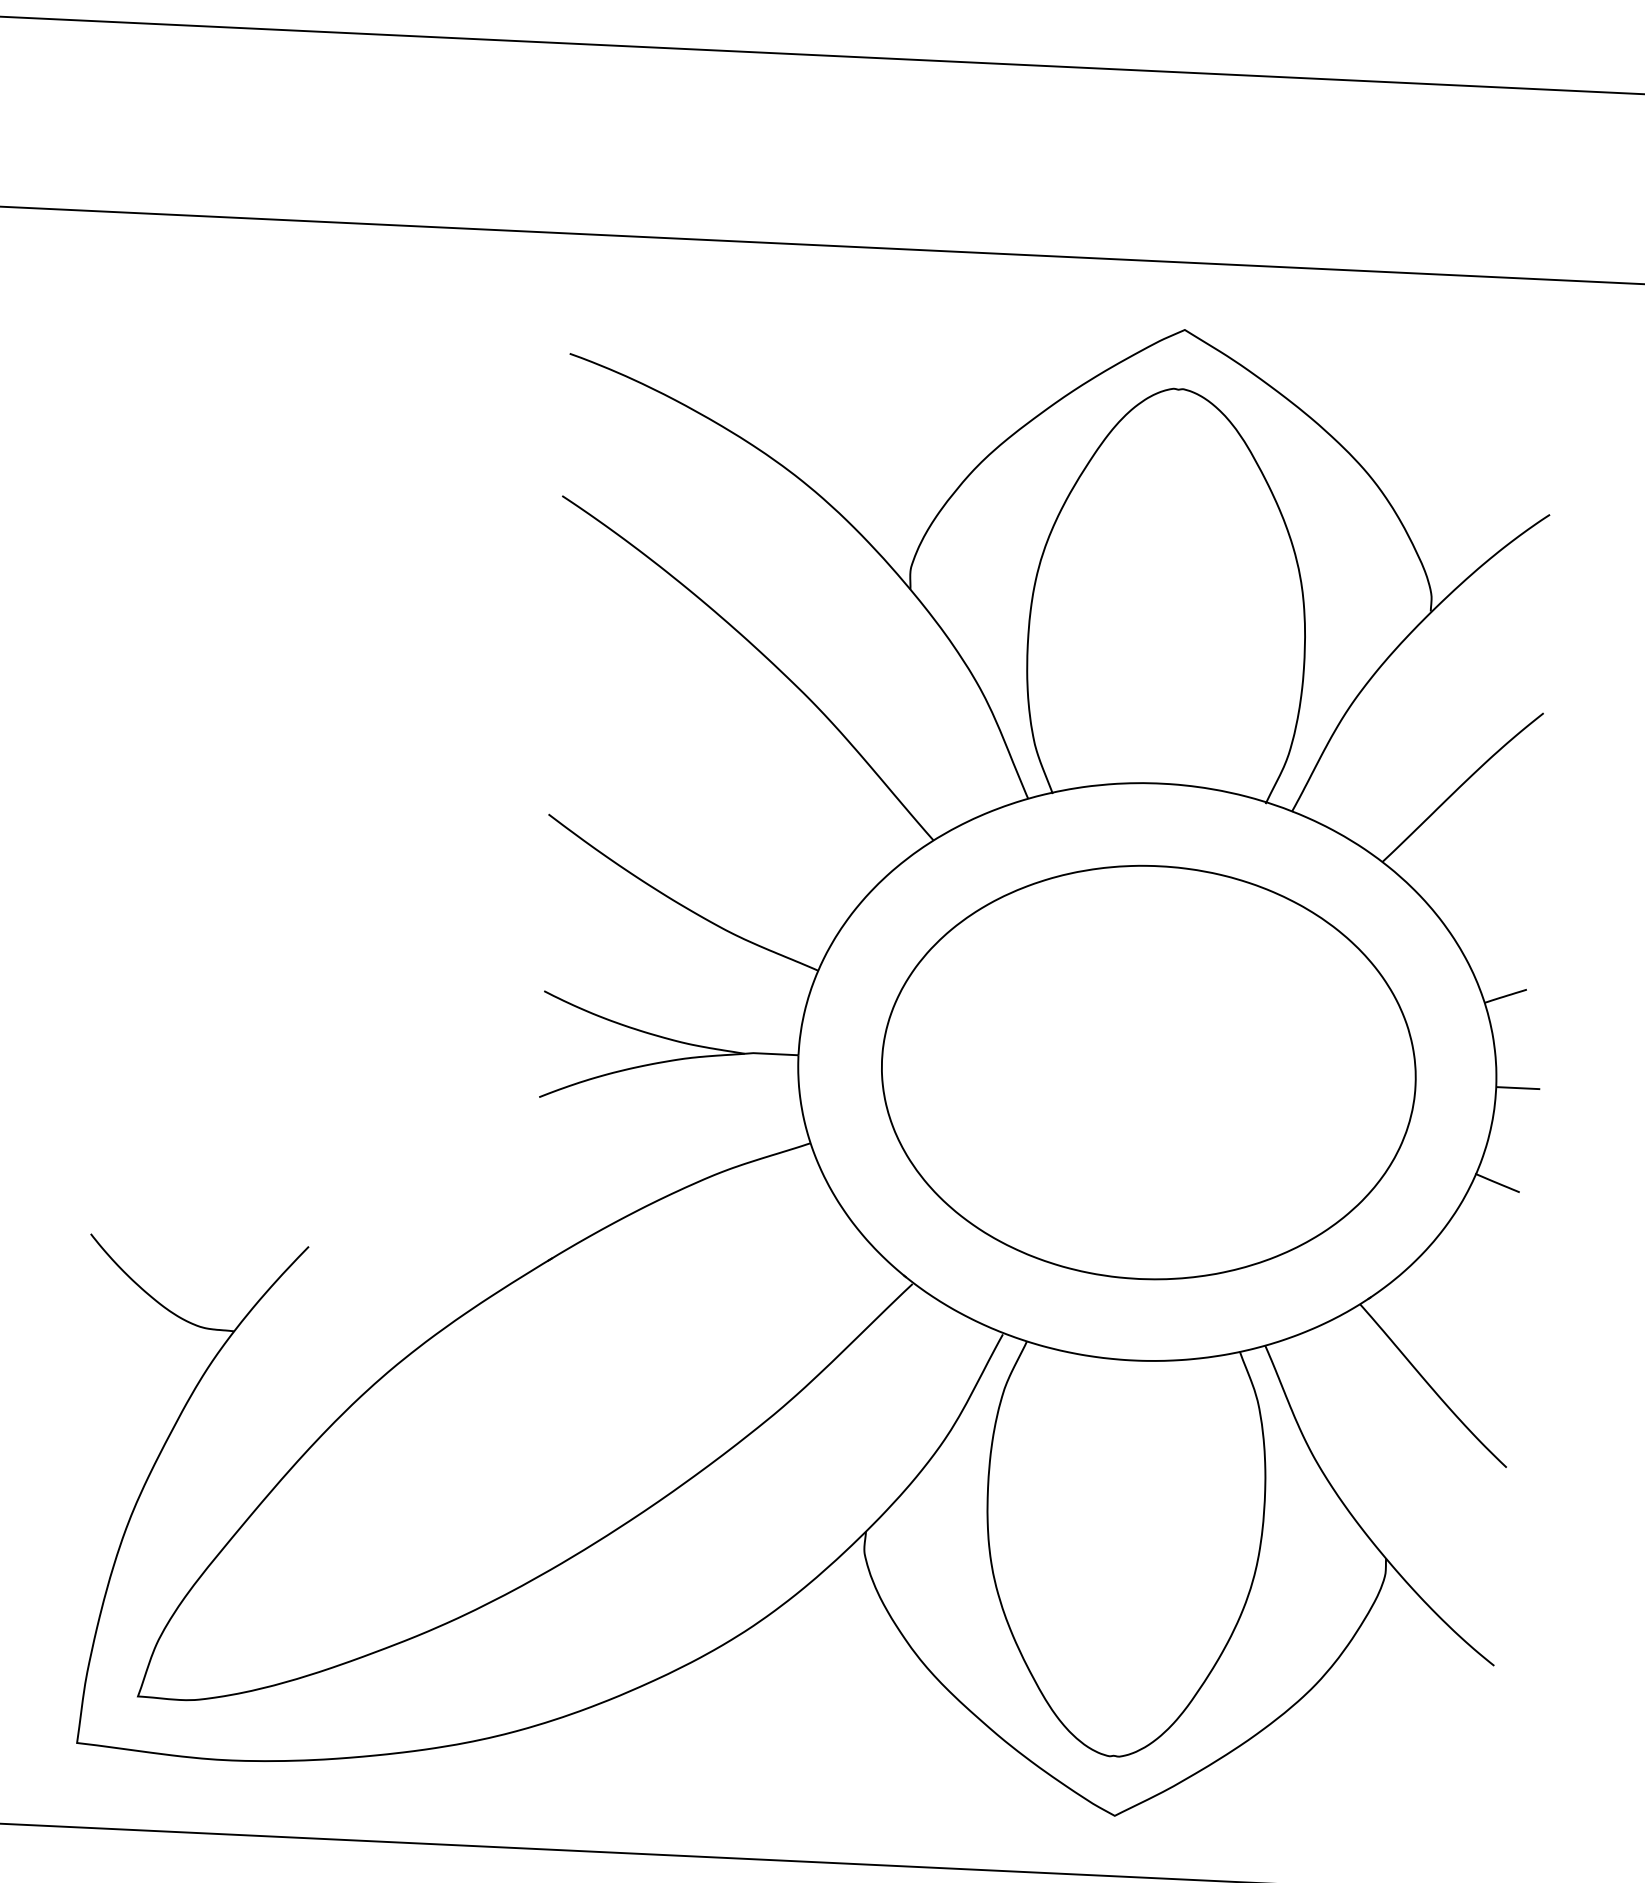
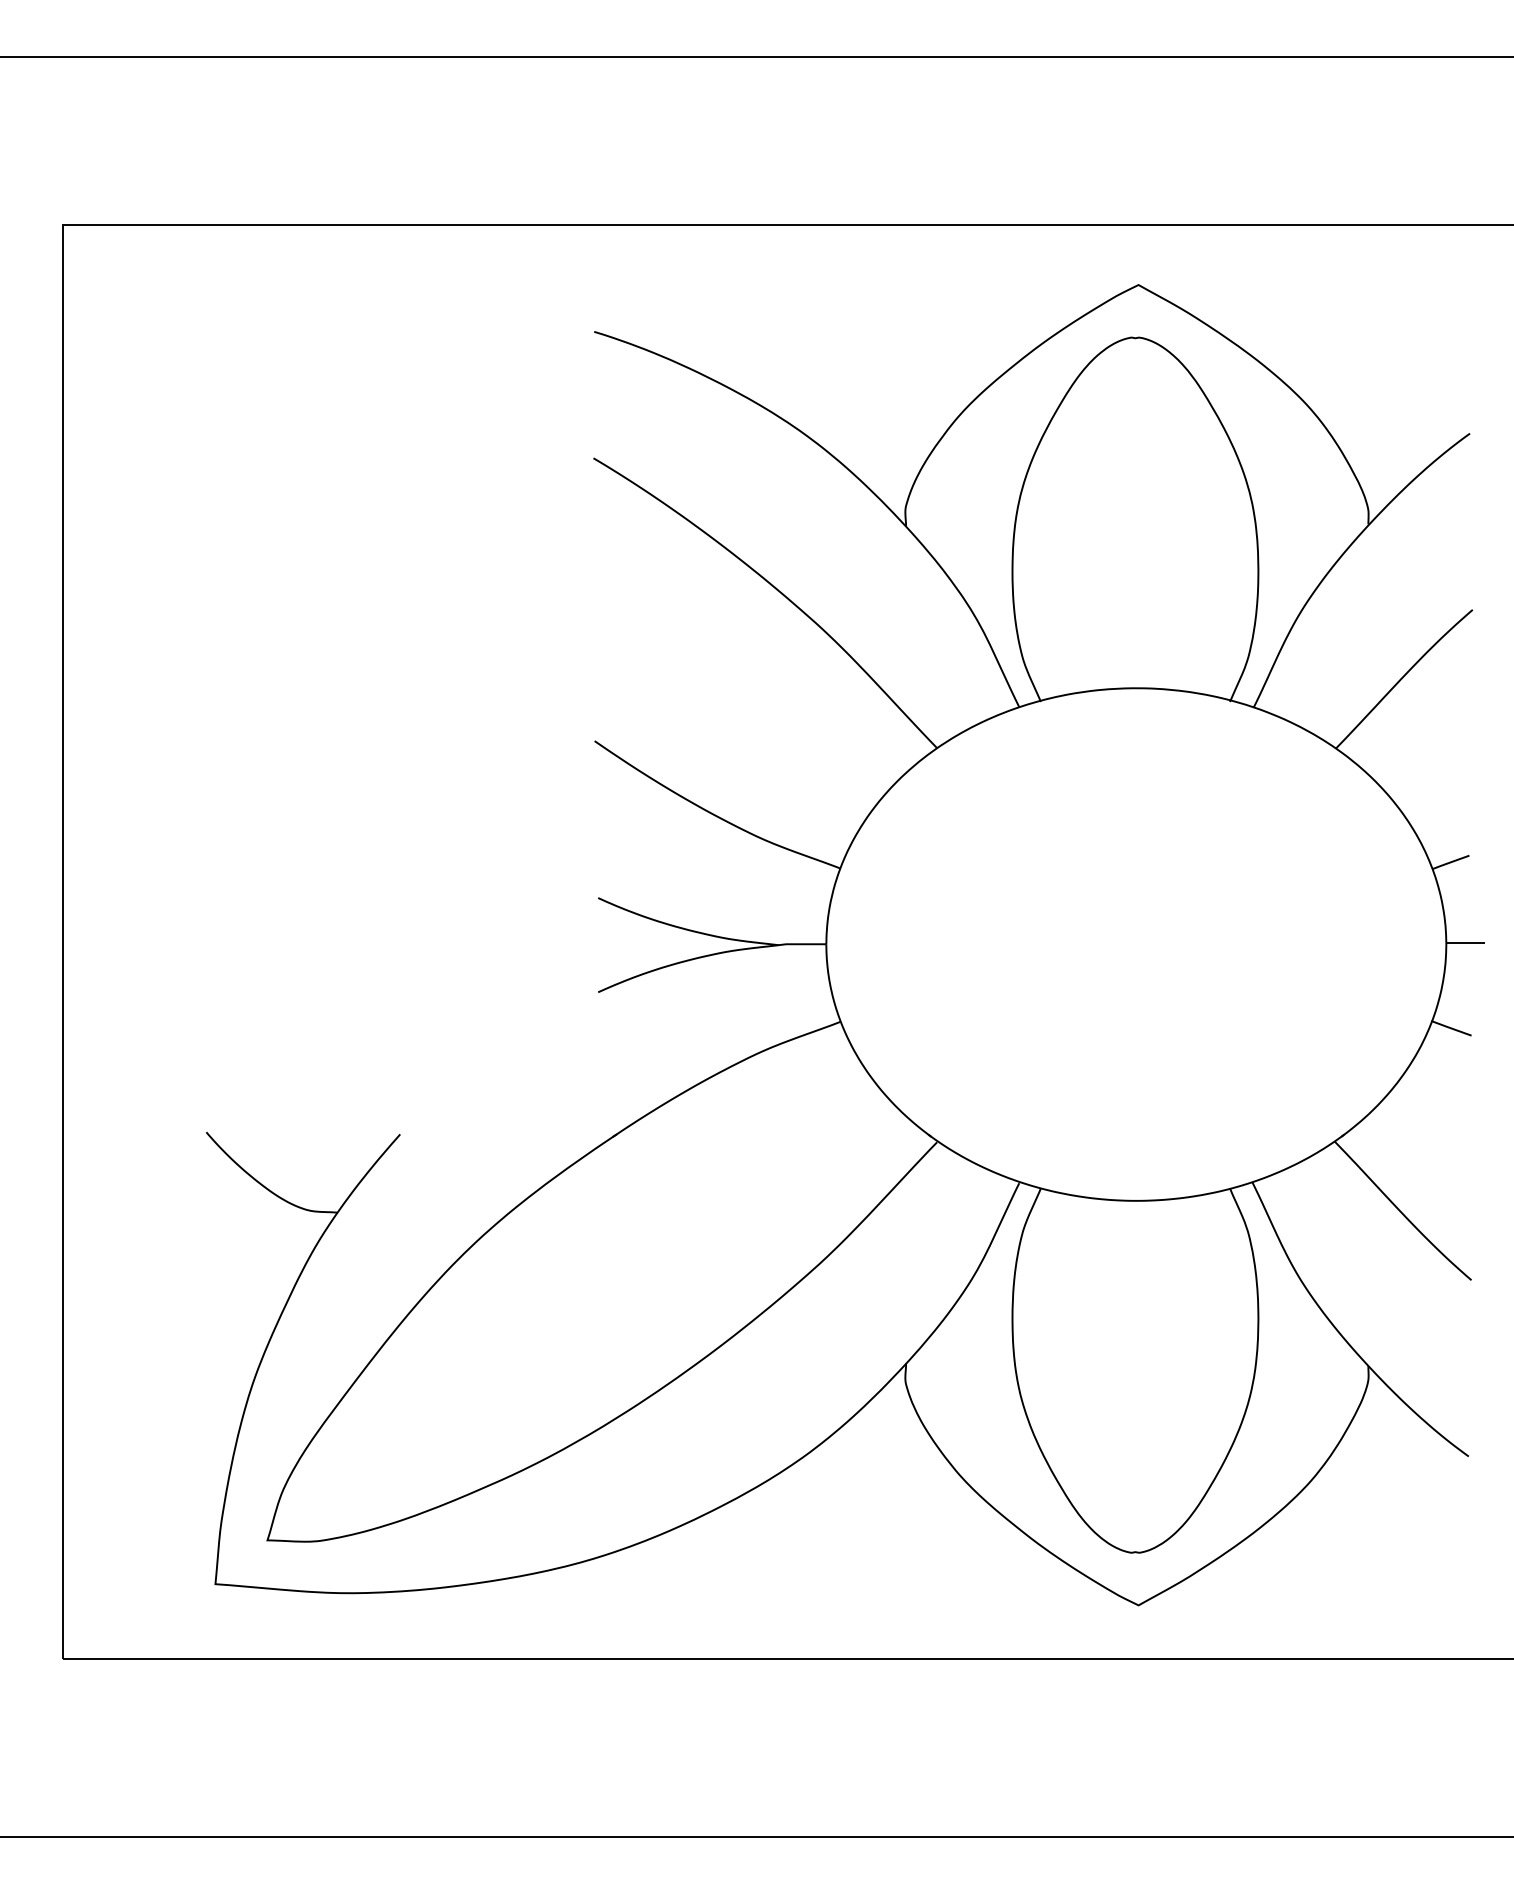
part: (1148, 1072) -> (1137, 944), removed

